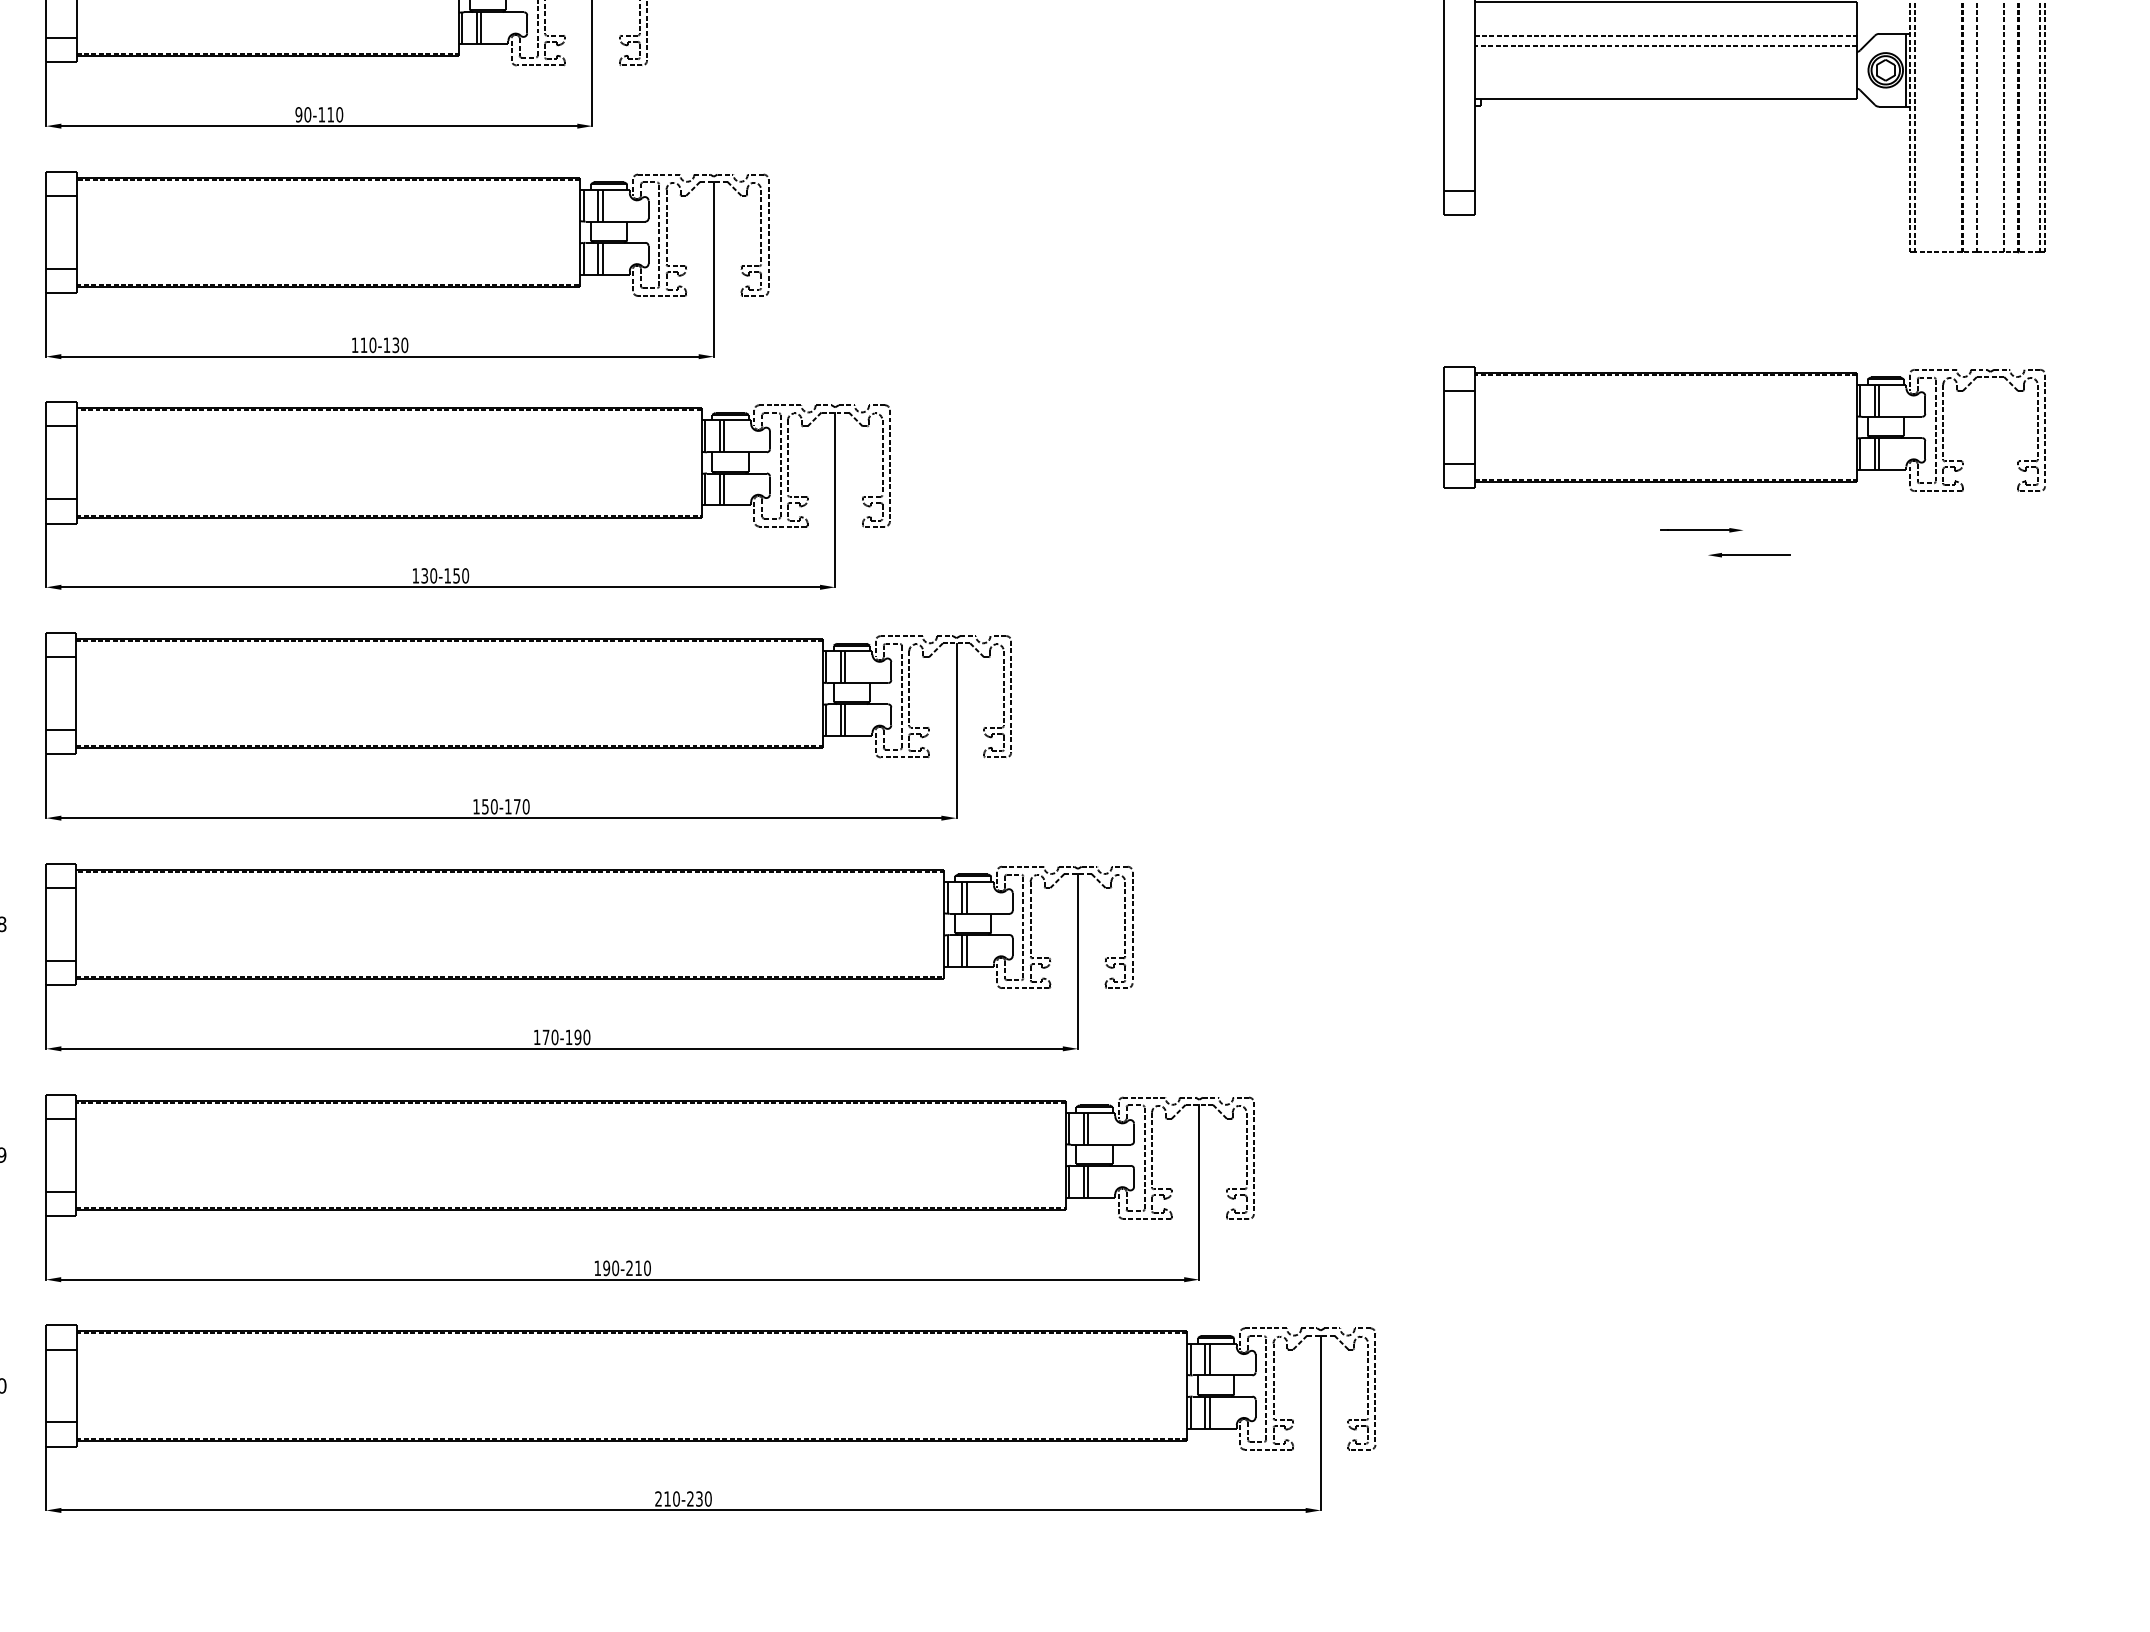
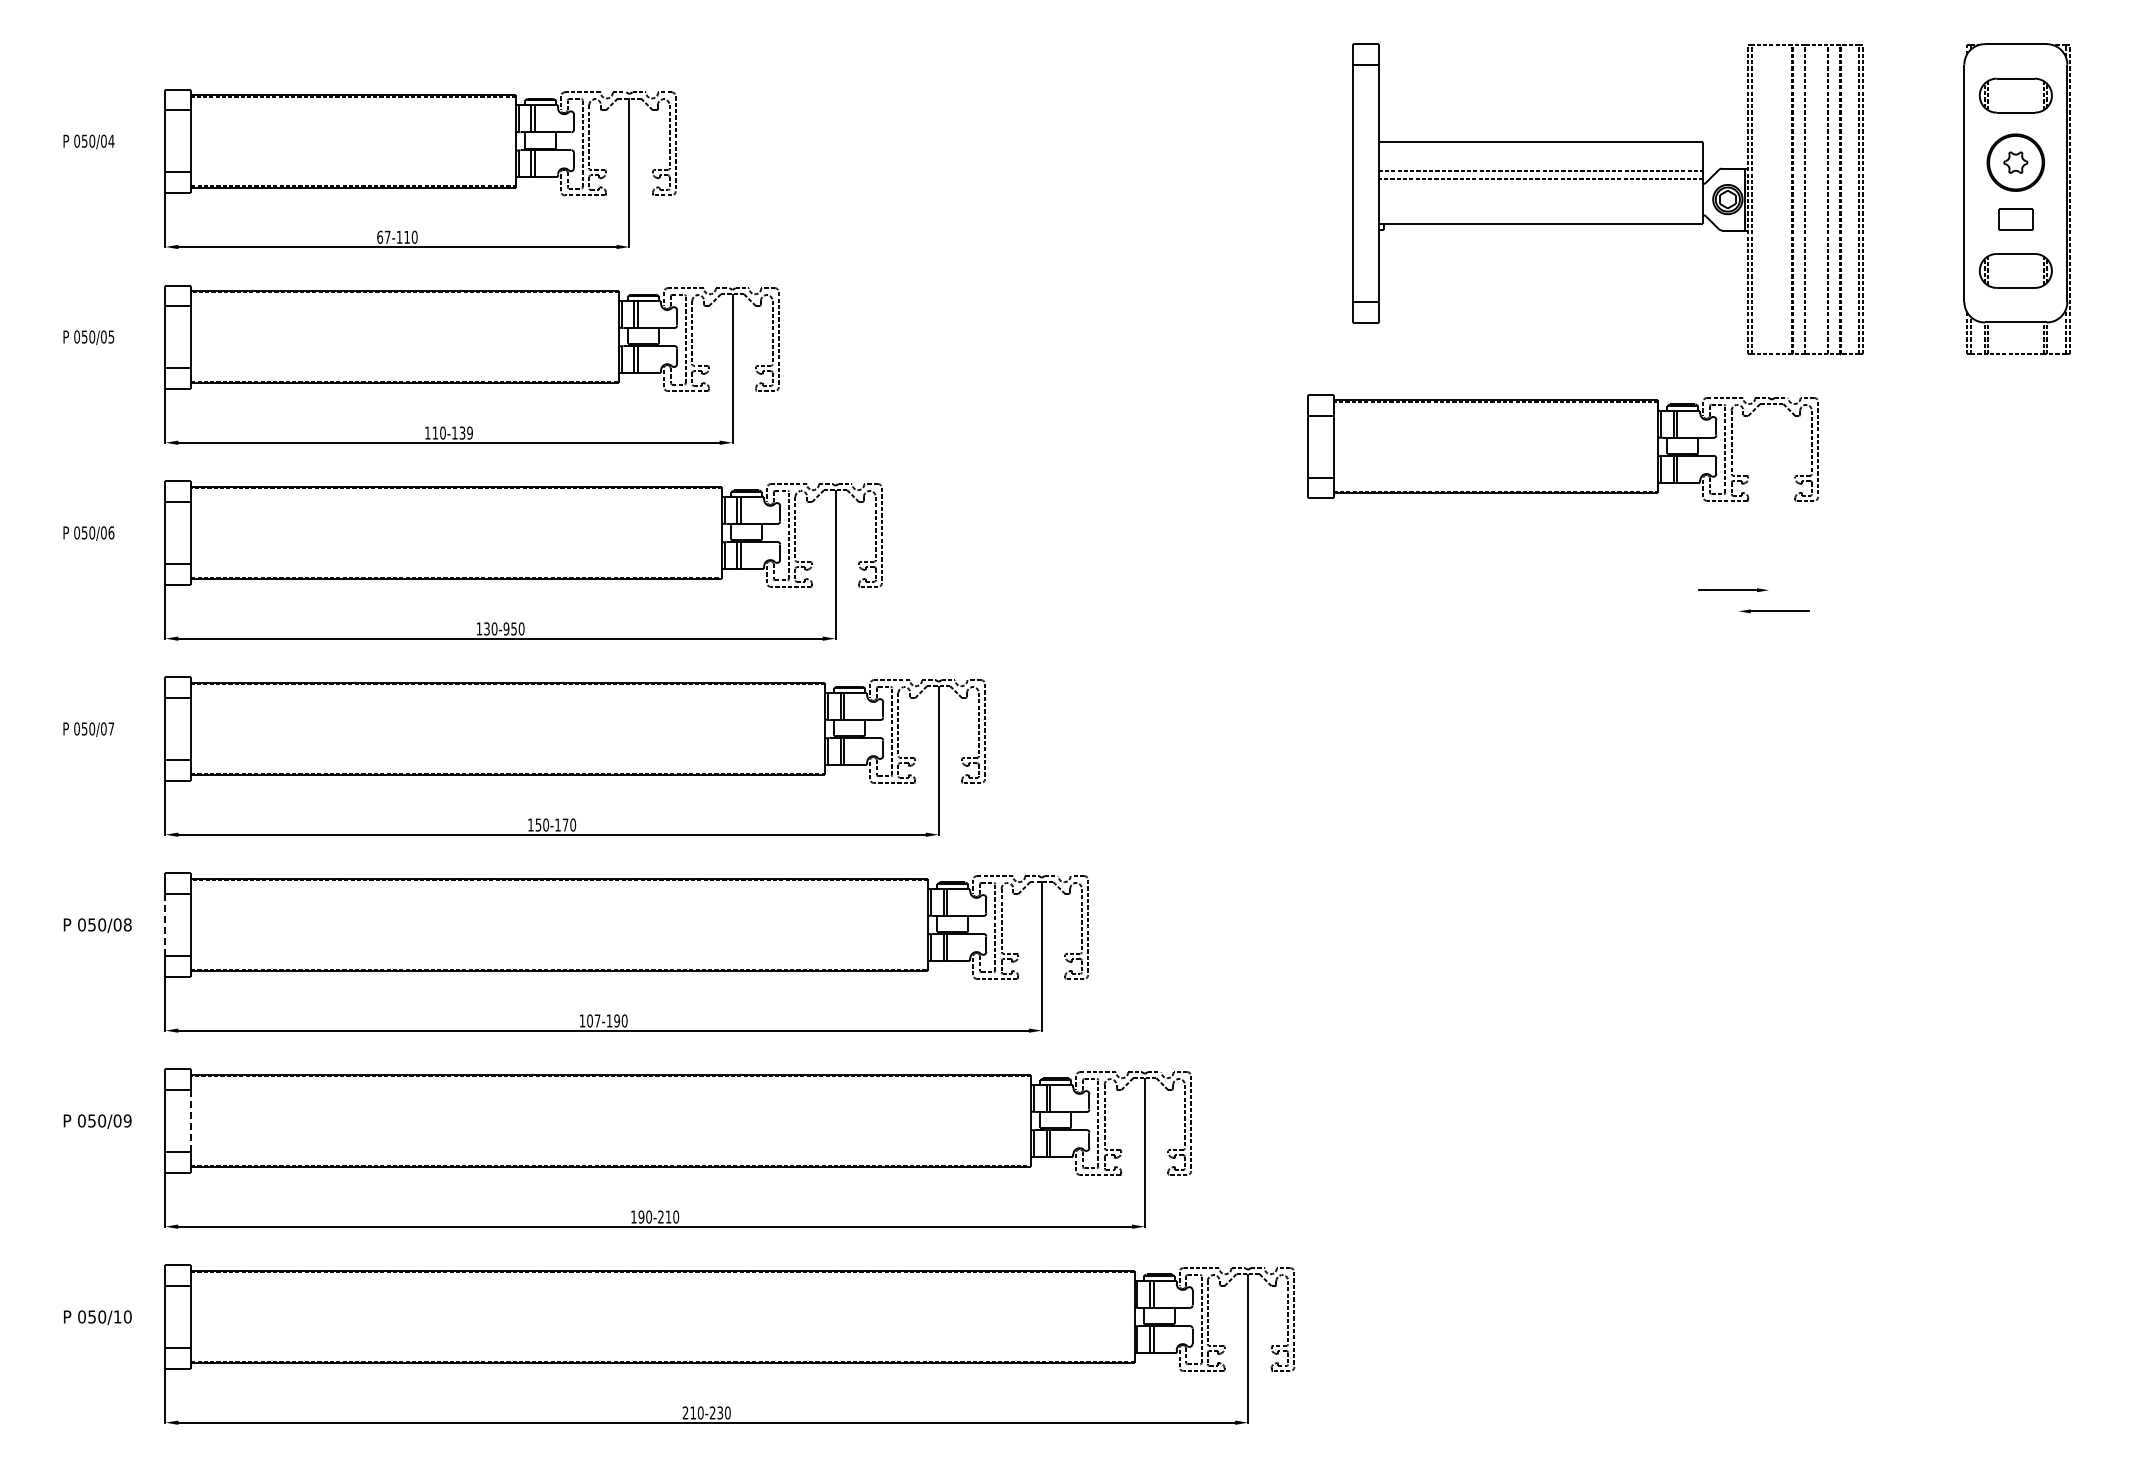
text: (302, 113) -> (383, 236), 90-110 -> 67-110
text: (404, 345) -> (469, 433), 110-130 -> 110-139
part: (1744, 428) -> (1562, 447), moved
part: (1729, 532) -> (1757, 592), moved
text: (447, 575) -> (506, 628), 130-150 -> 130-950
line: (46, 923) -> (165, 924), solid -> dashed
text: (550, 1036) -> (593, 1020), 170-190 -> 107-190
line: (76, 1155) -> (191, 1121), solid -> dashed

